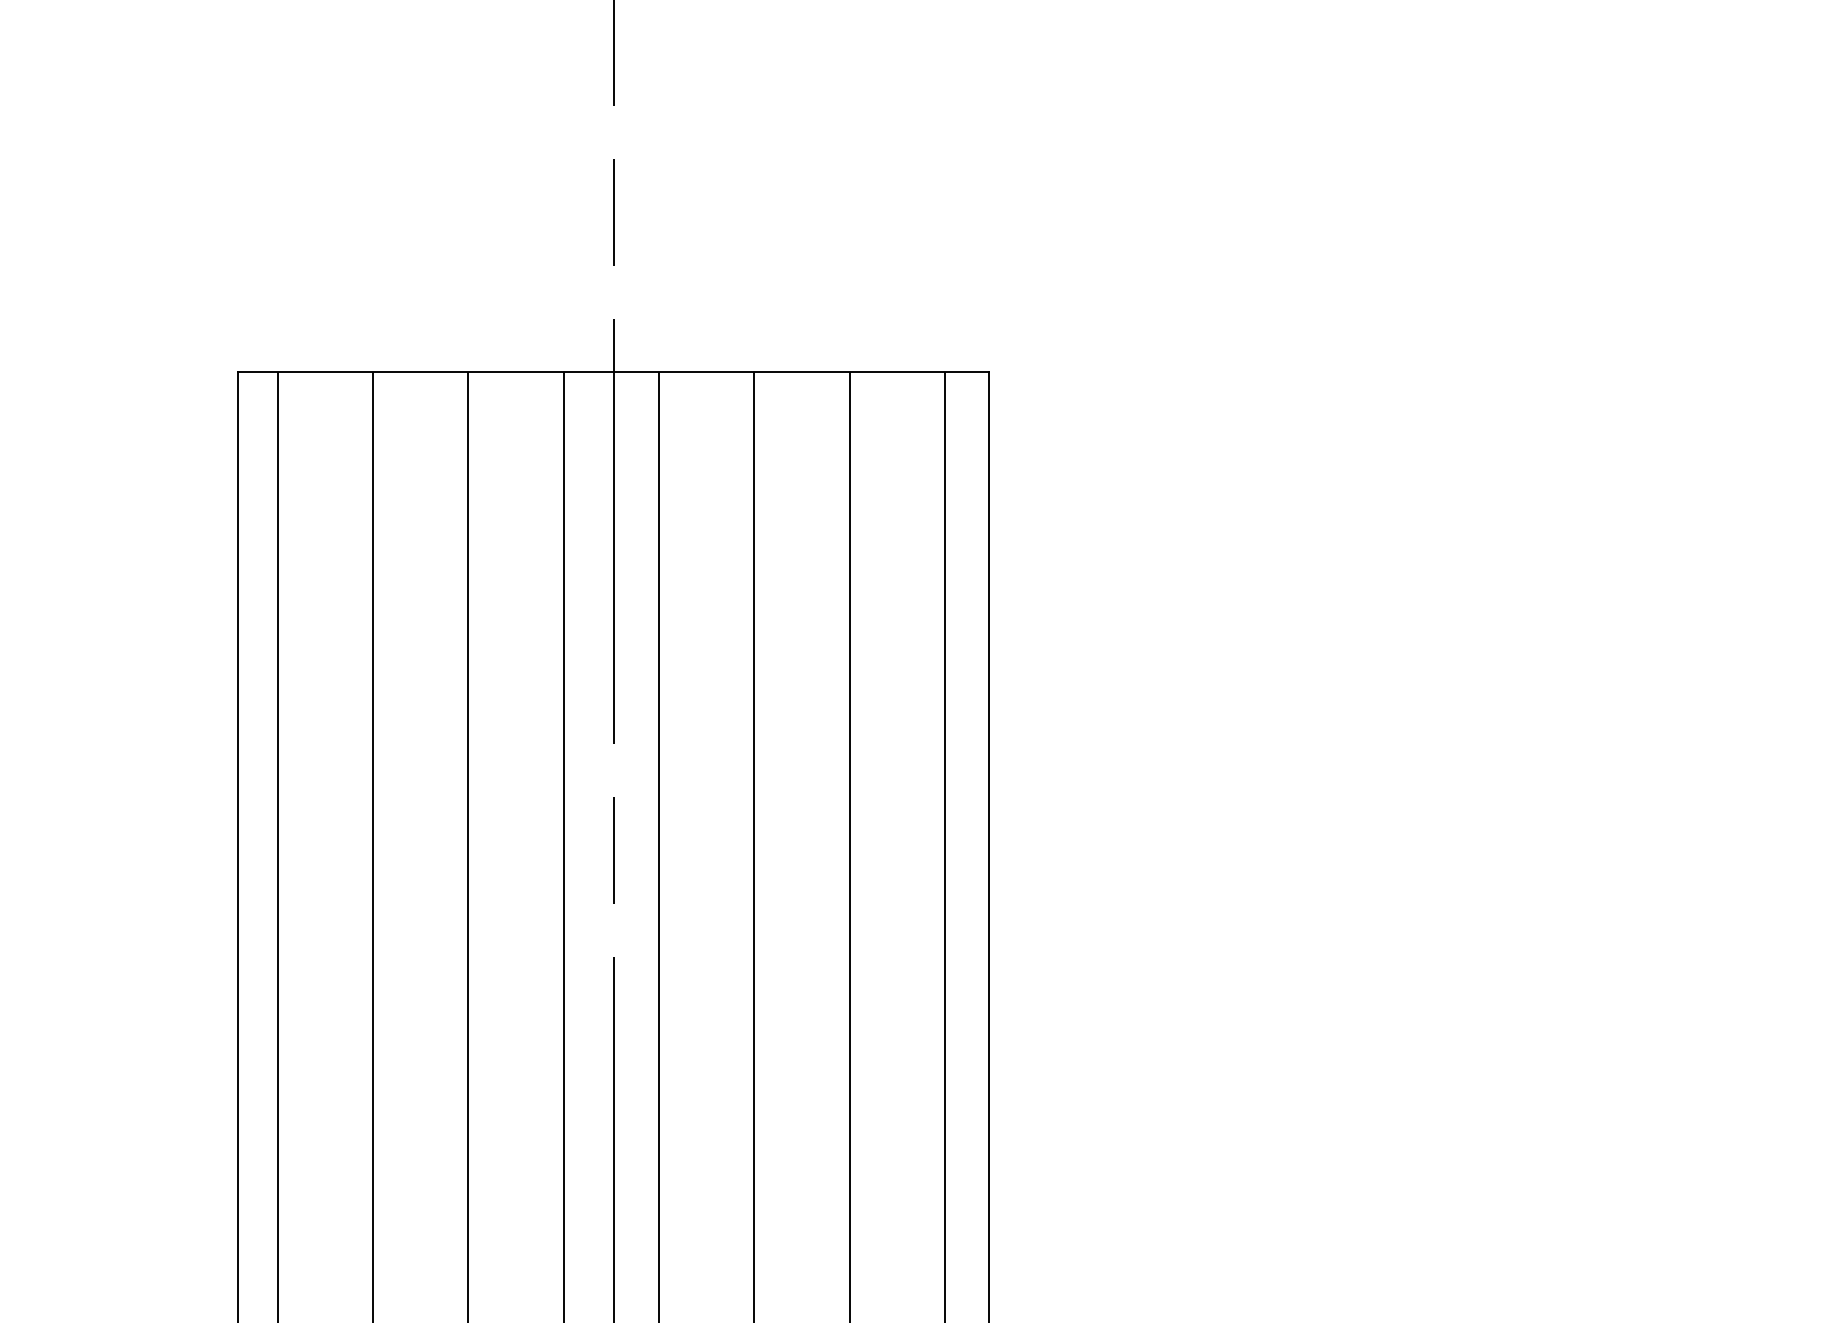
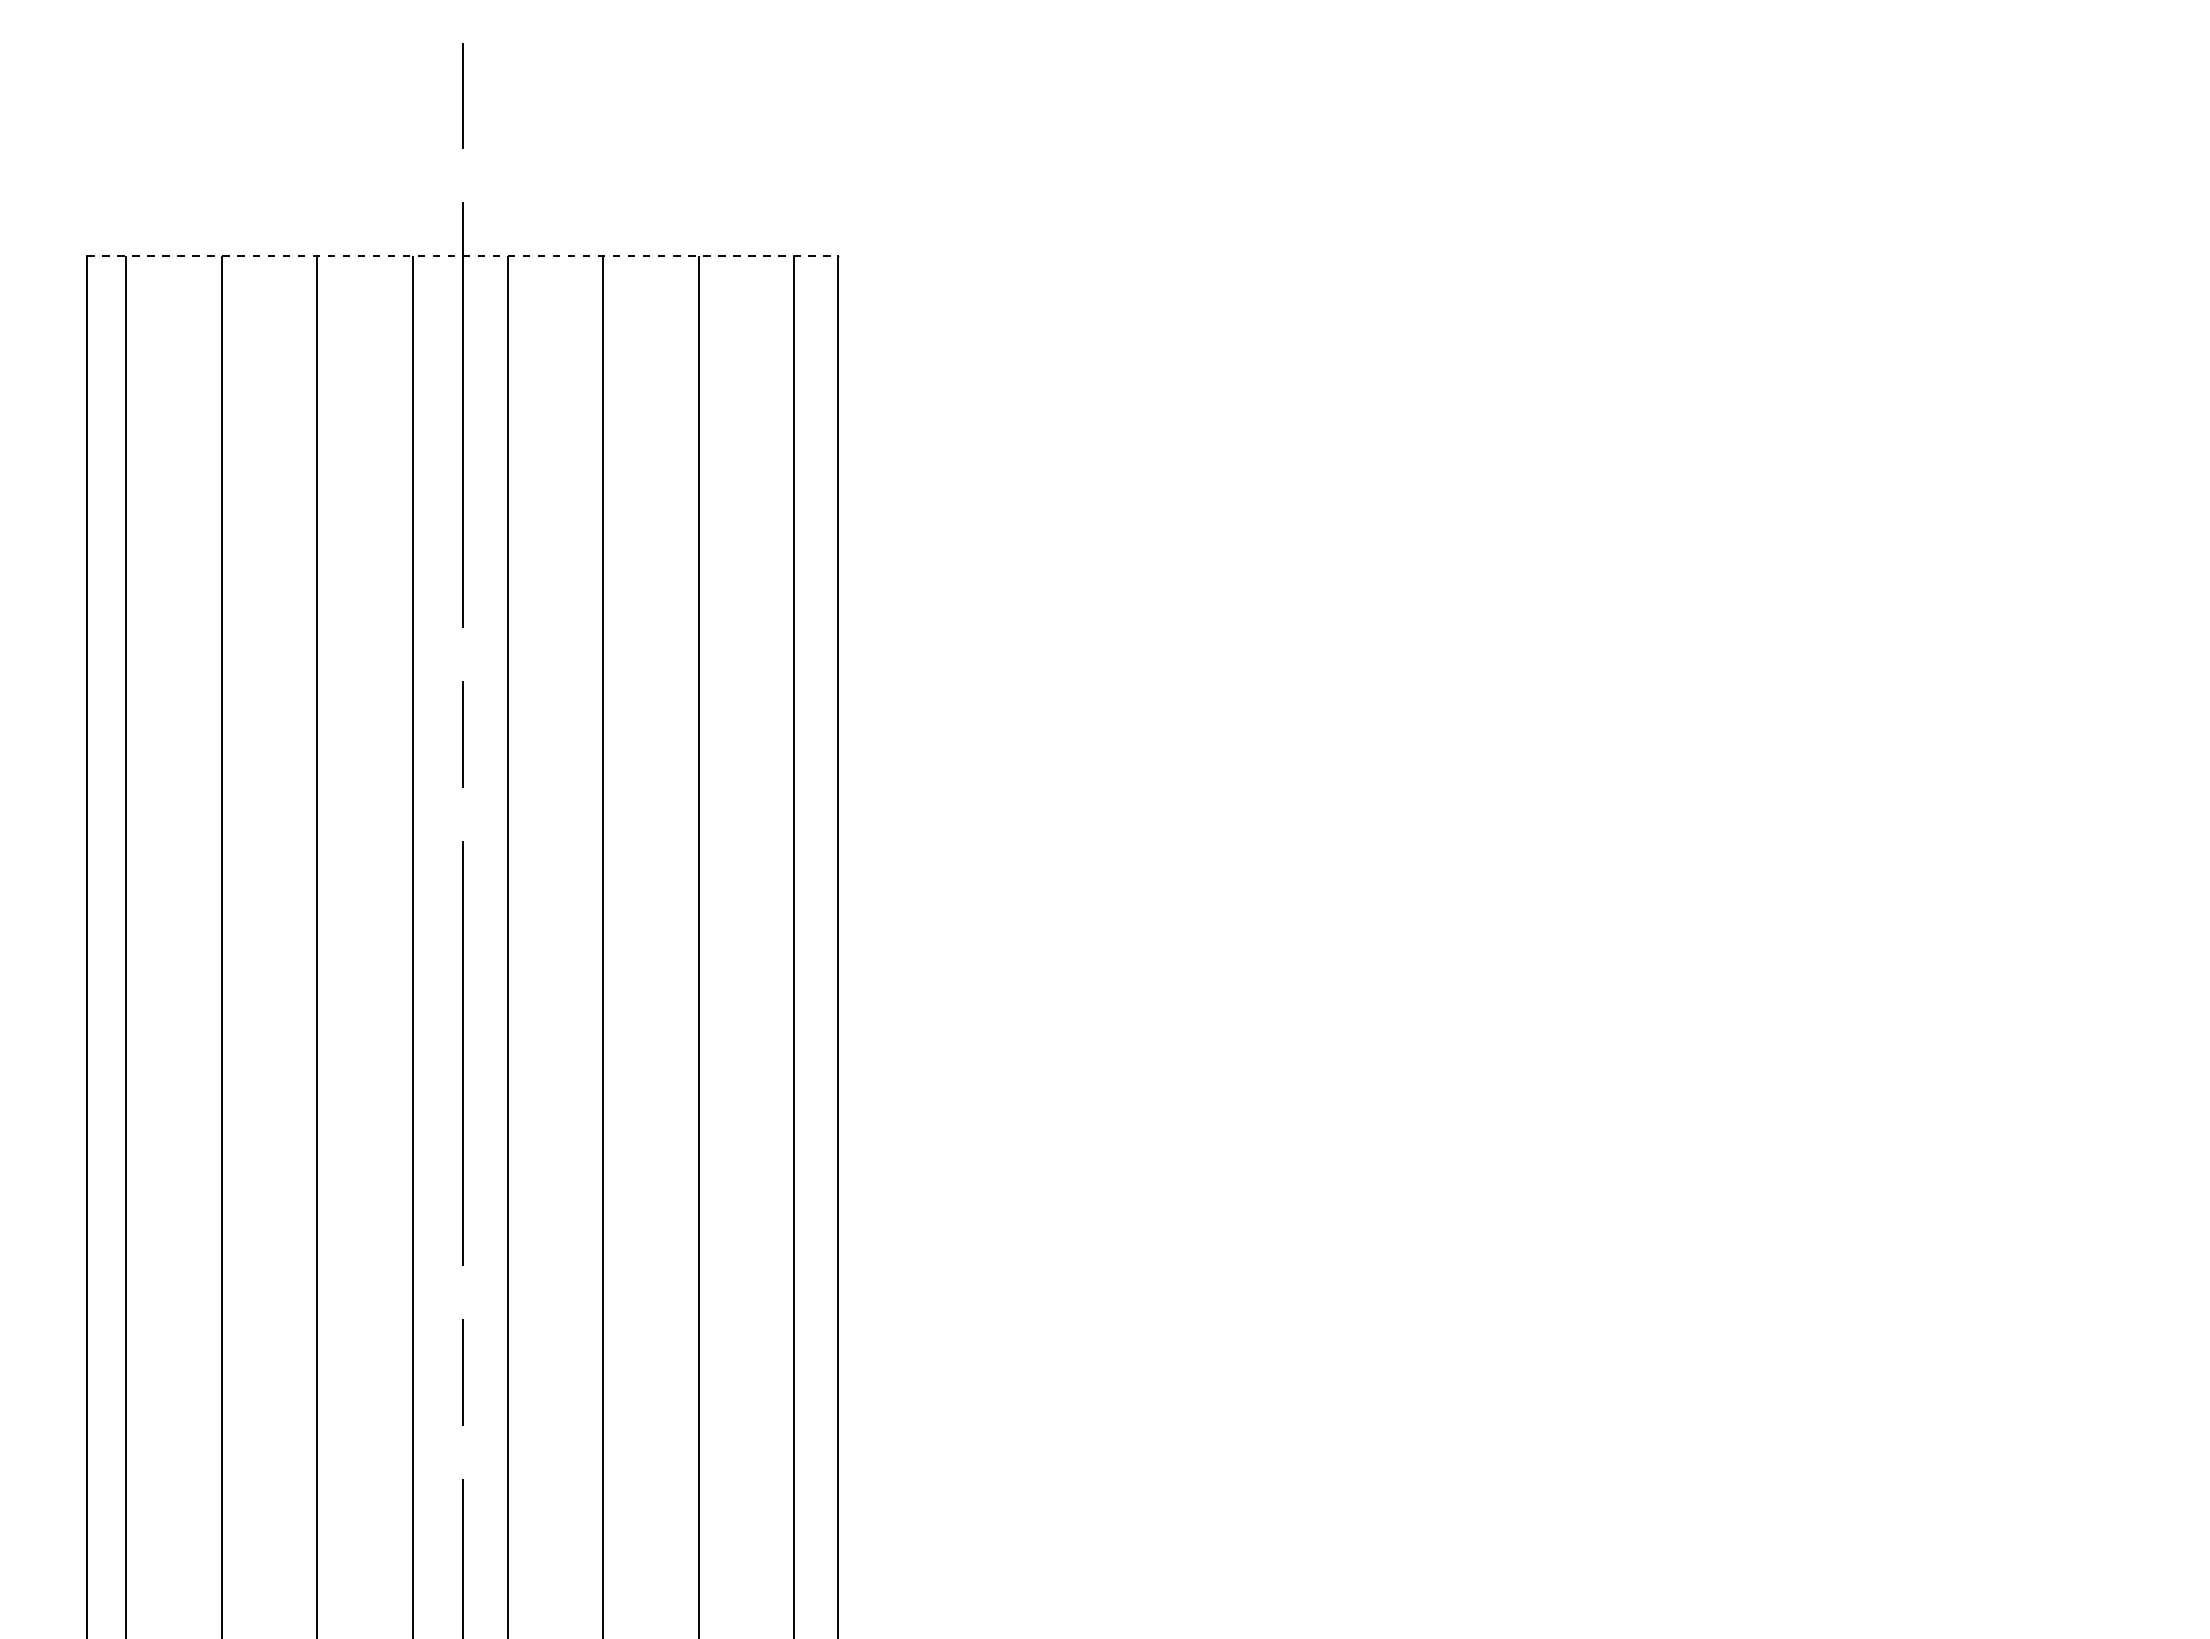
line: (614, 372) -> (463, 256), solid -> dashed

